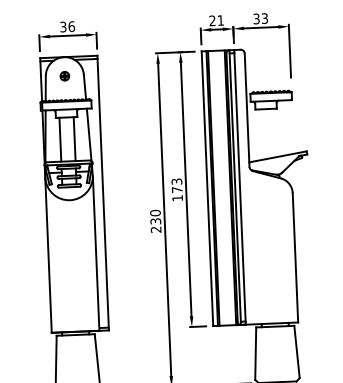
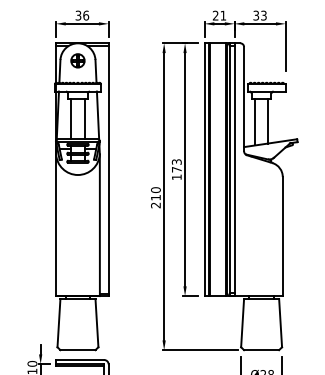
part: (64, 75) -> (77, 60), size x1.67
line: (274, 132) -> (268, 120), added
line: (260, 134) -> (255, 121), added
text: (155, 221) -> (155, 197), 230 -> 210

